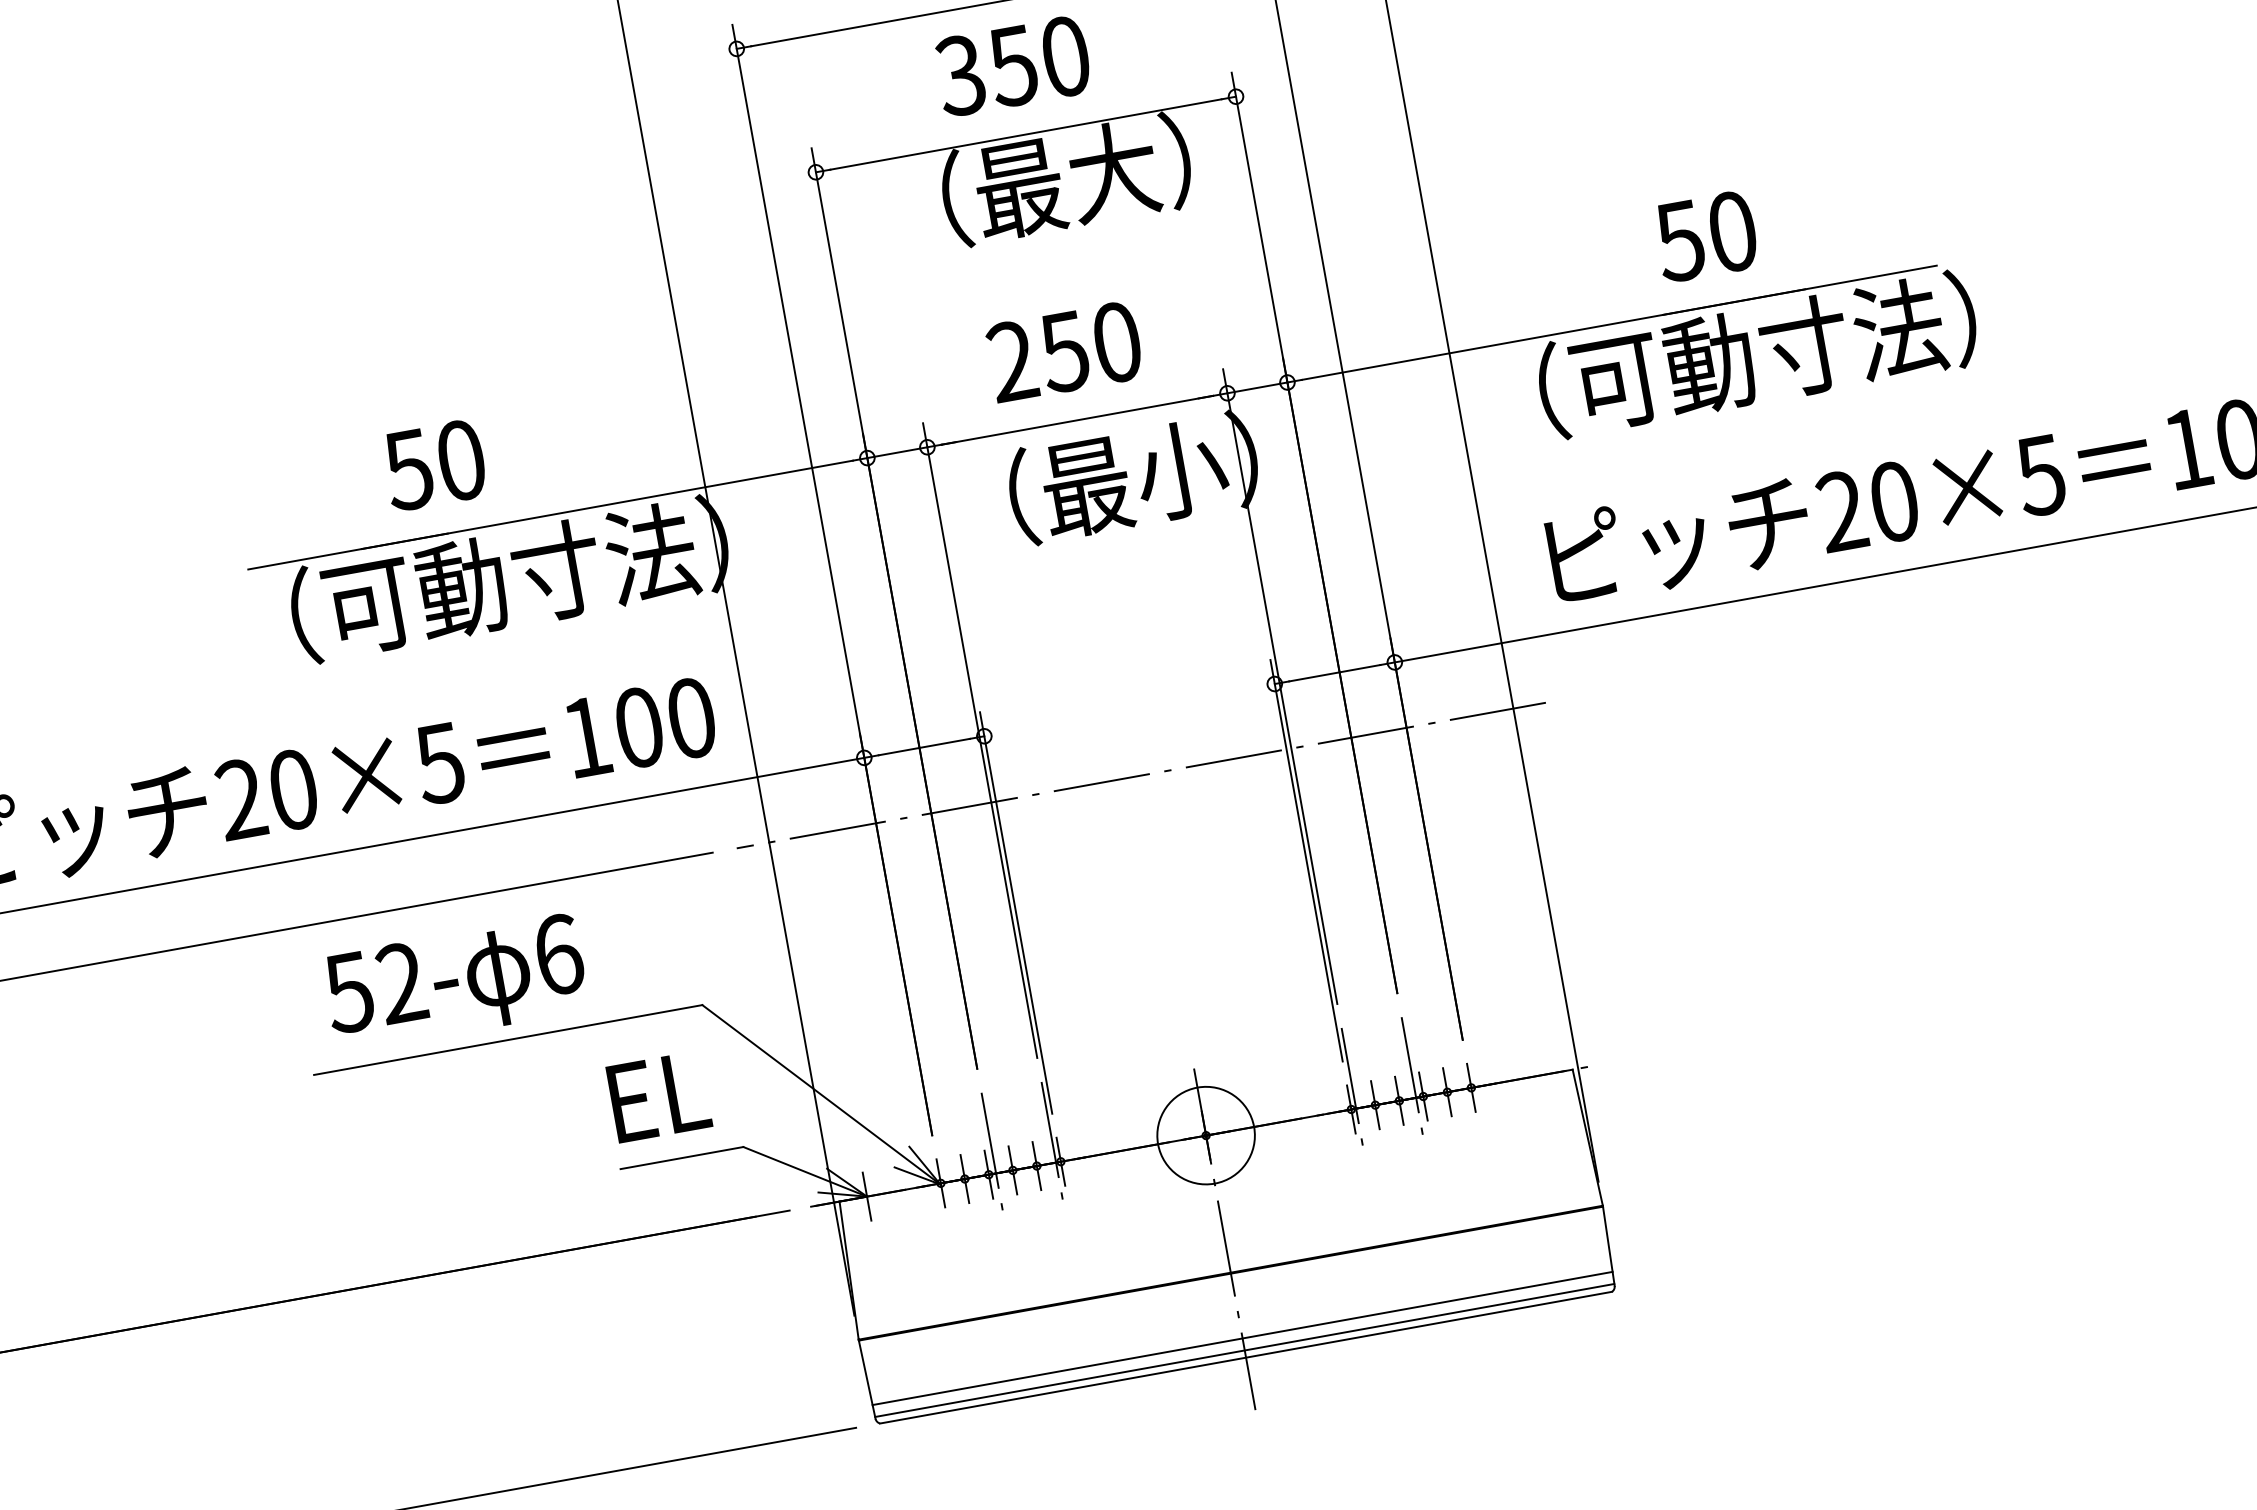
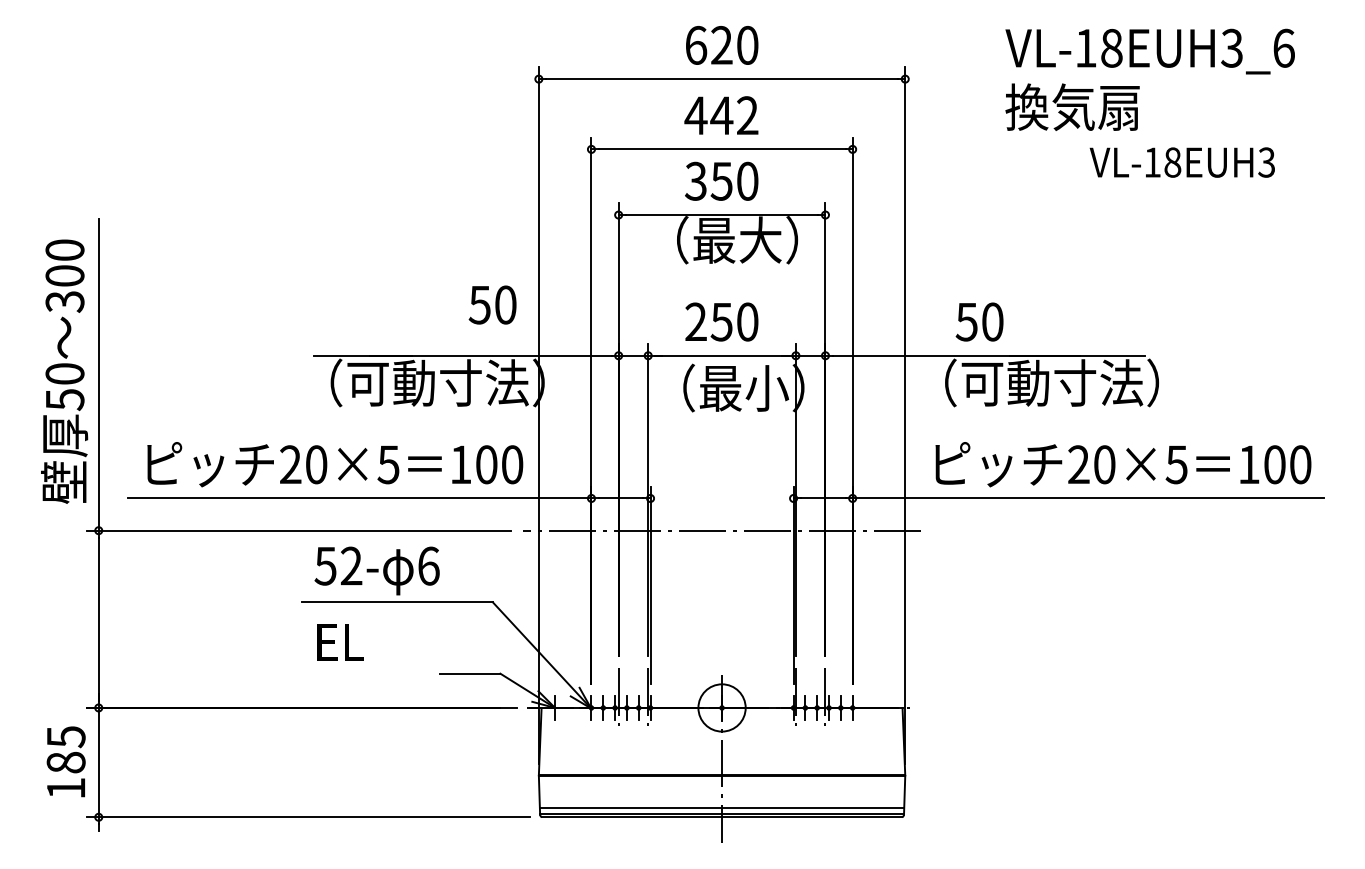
text: (1705, 235) -> (979, 321), moved
text: (434, 464) -> (492, 304), moved
text: (659, 1096) -> (340, 642), moved

